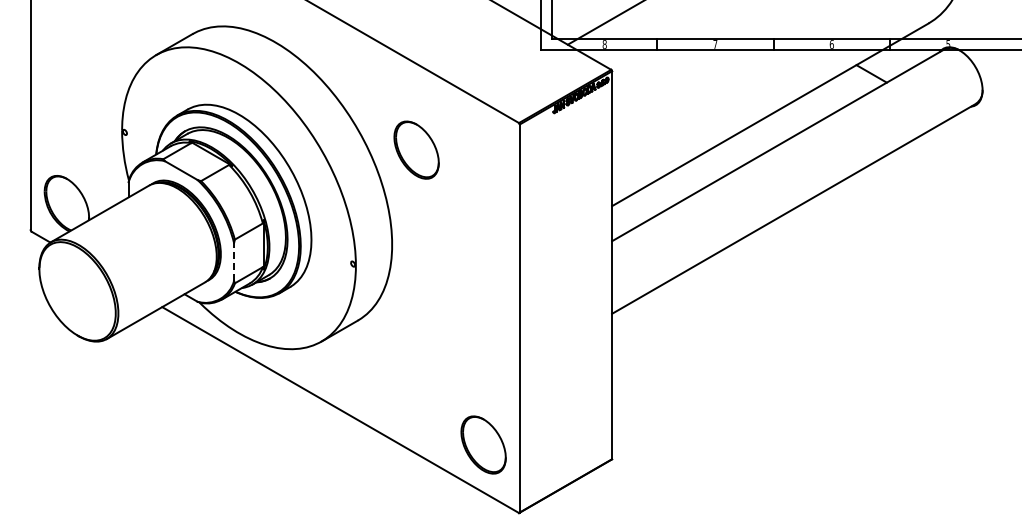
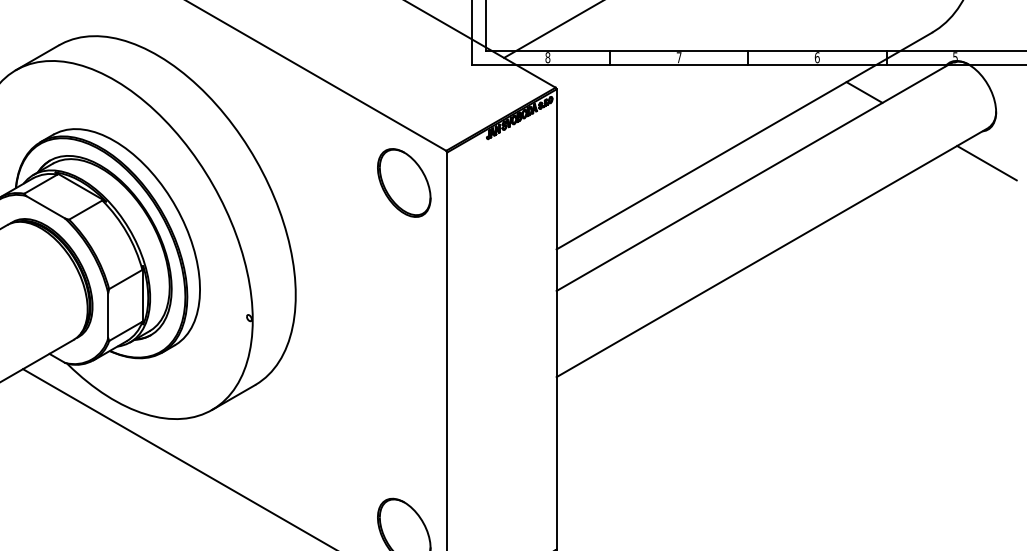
line: (974, 132) -> (986, 162), added
part: (416, 149) -> (404, 182), moved
line: (234, 261) -> (108, 315), dashed -> solid

